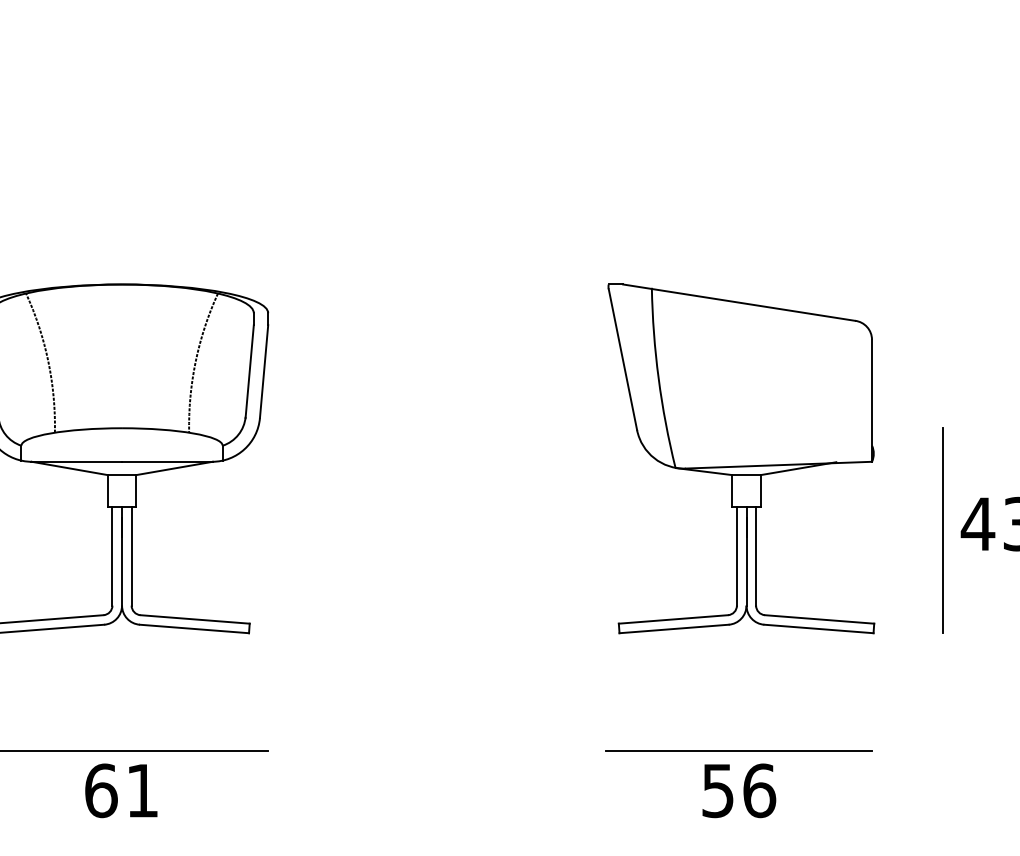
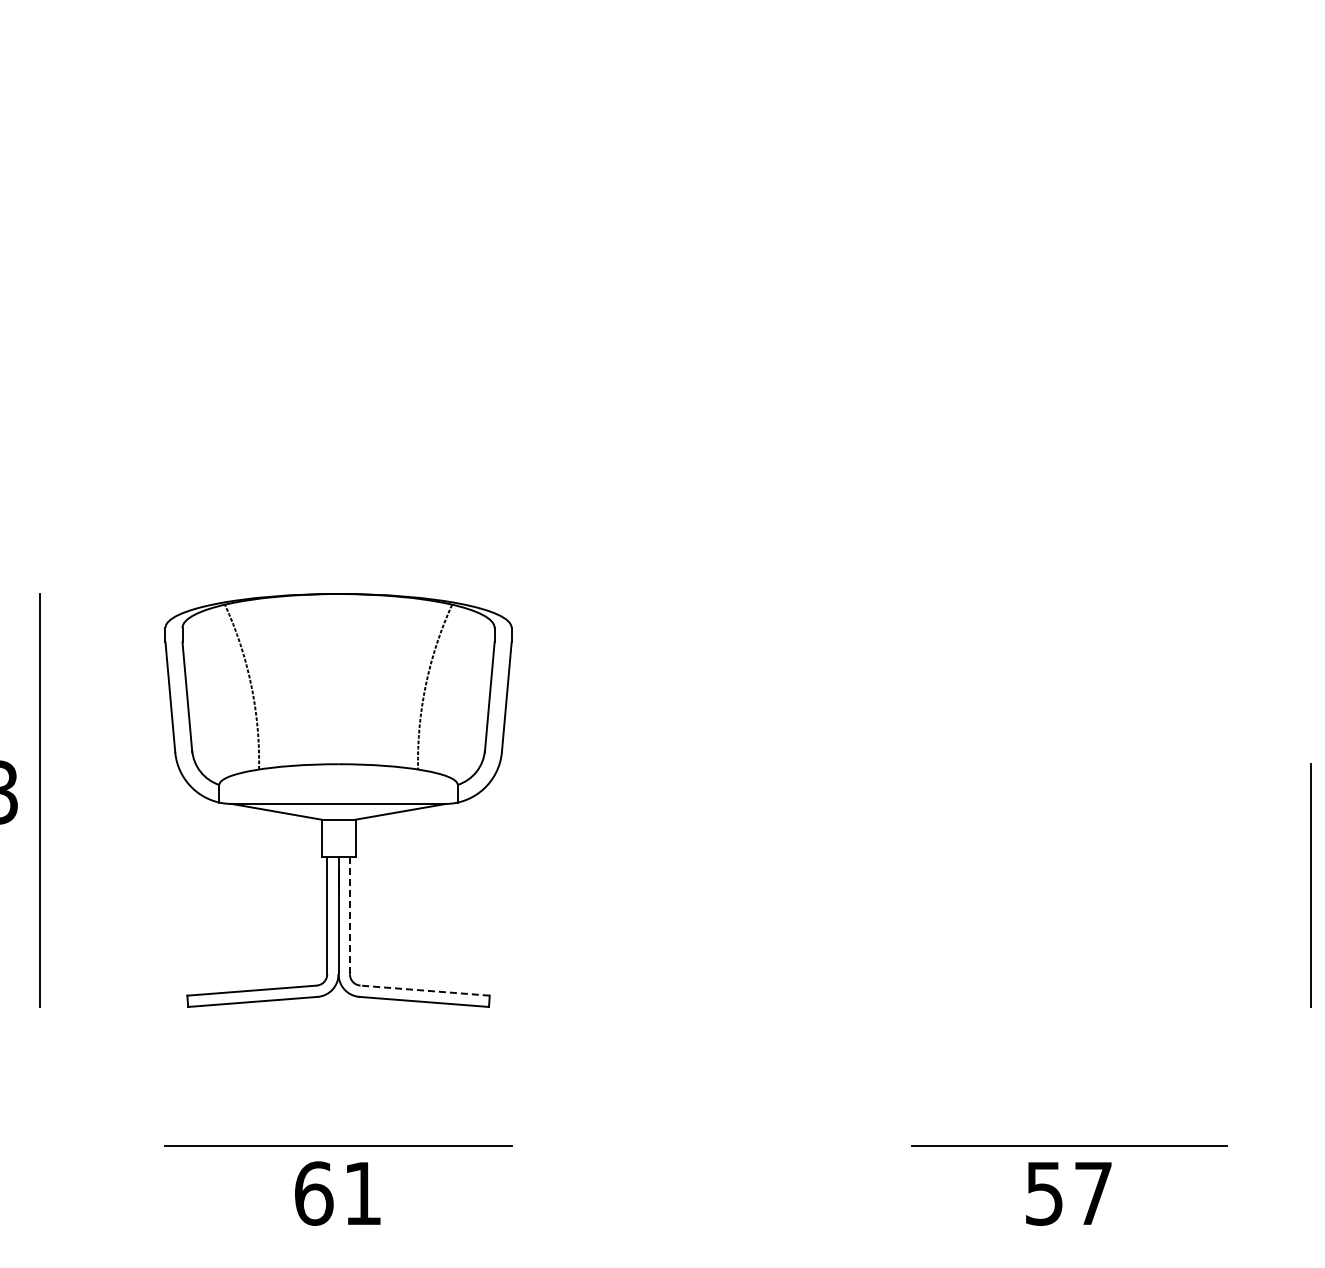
part: (740, 458) -> (1071, 800), removed
line: (131, 556) -> (349, 916), solid -> dashed
line: (195, 619) -> (425, 990), solid -> dashed
text: (759, 790) -> (1093, 1193), 56 -> 57

